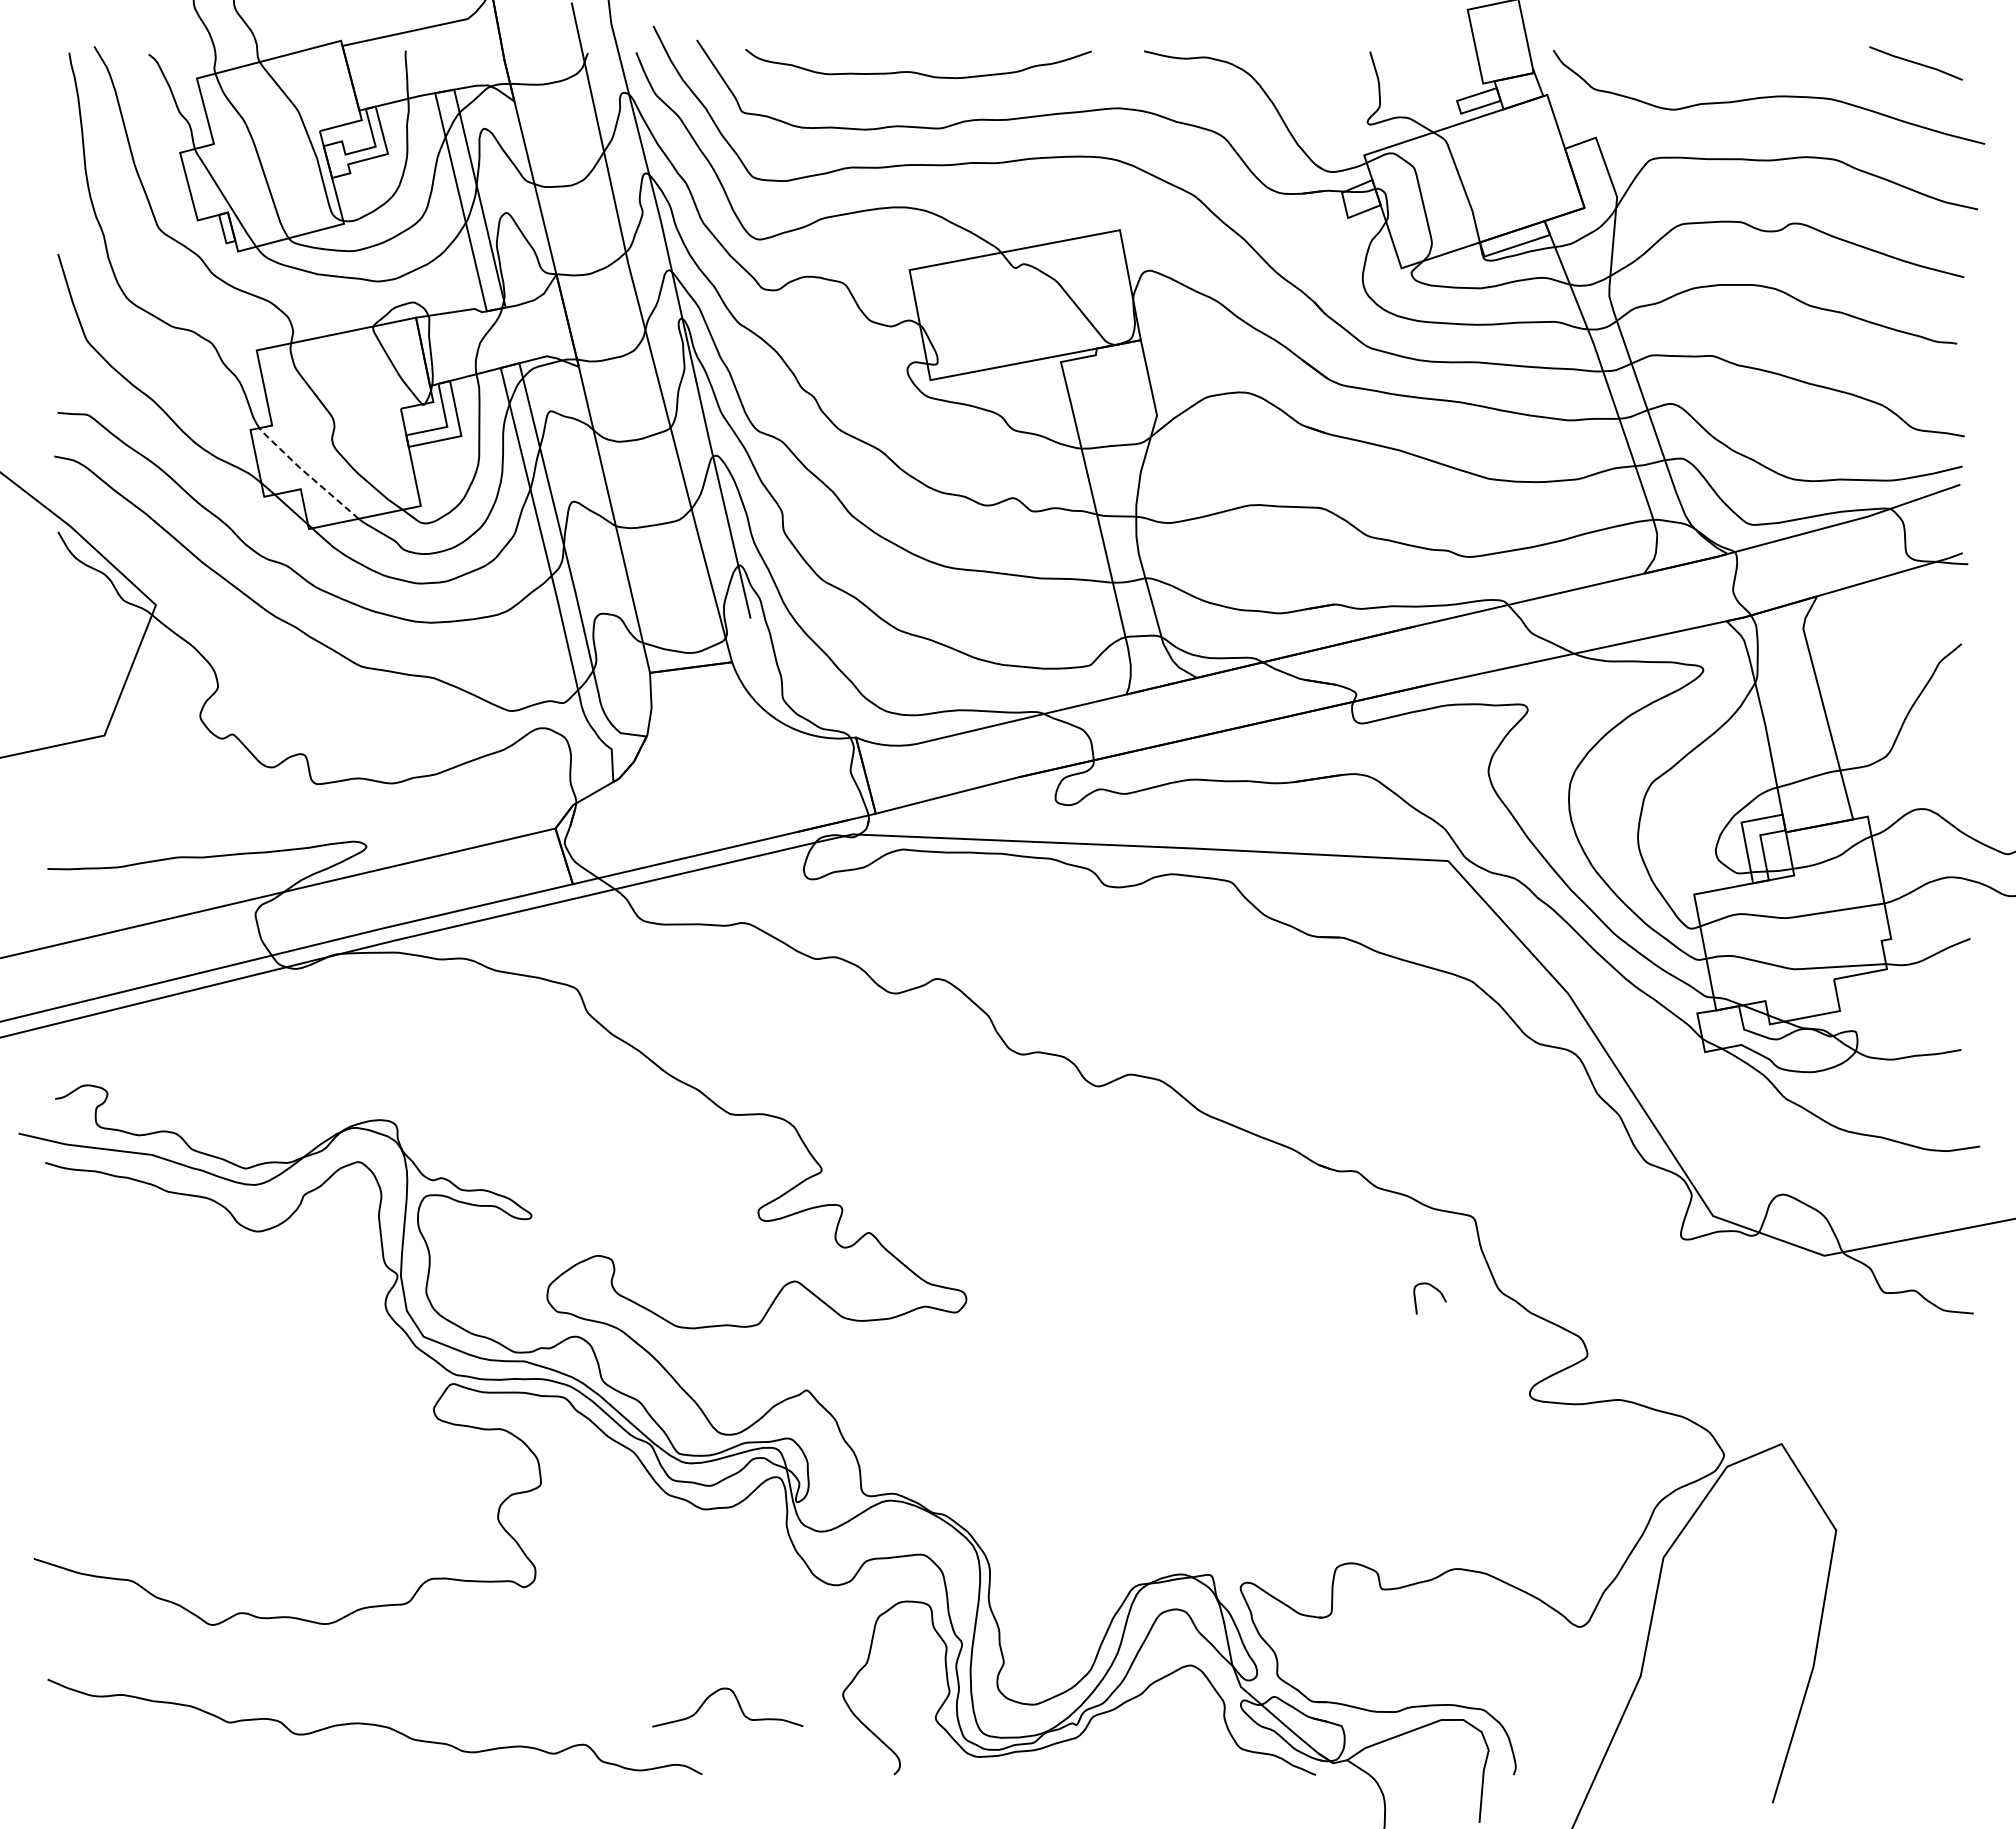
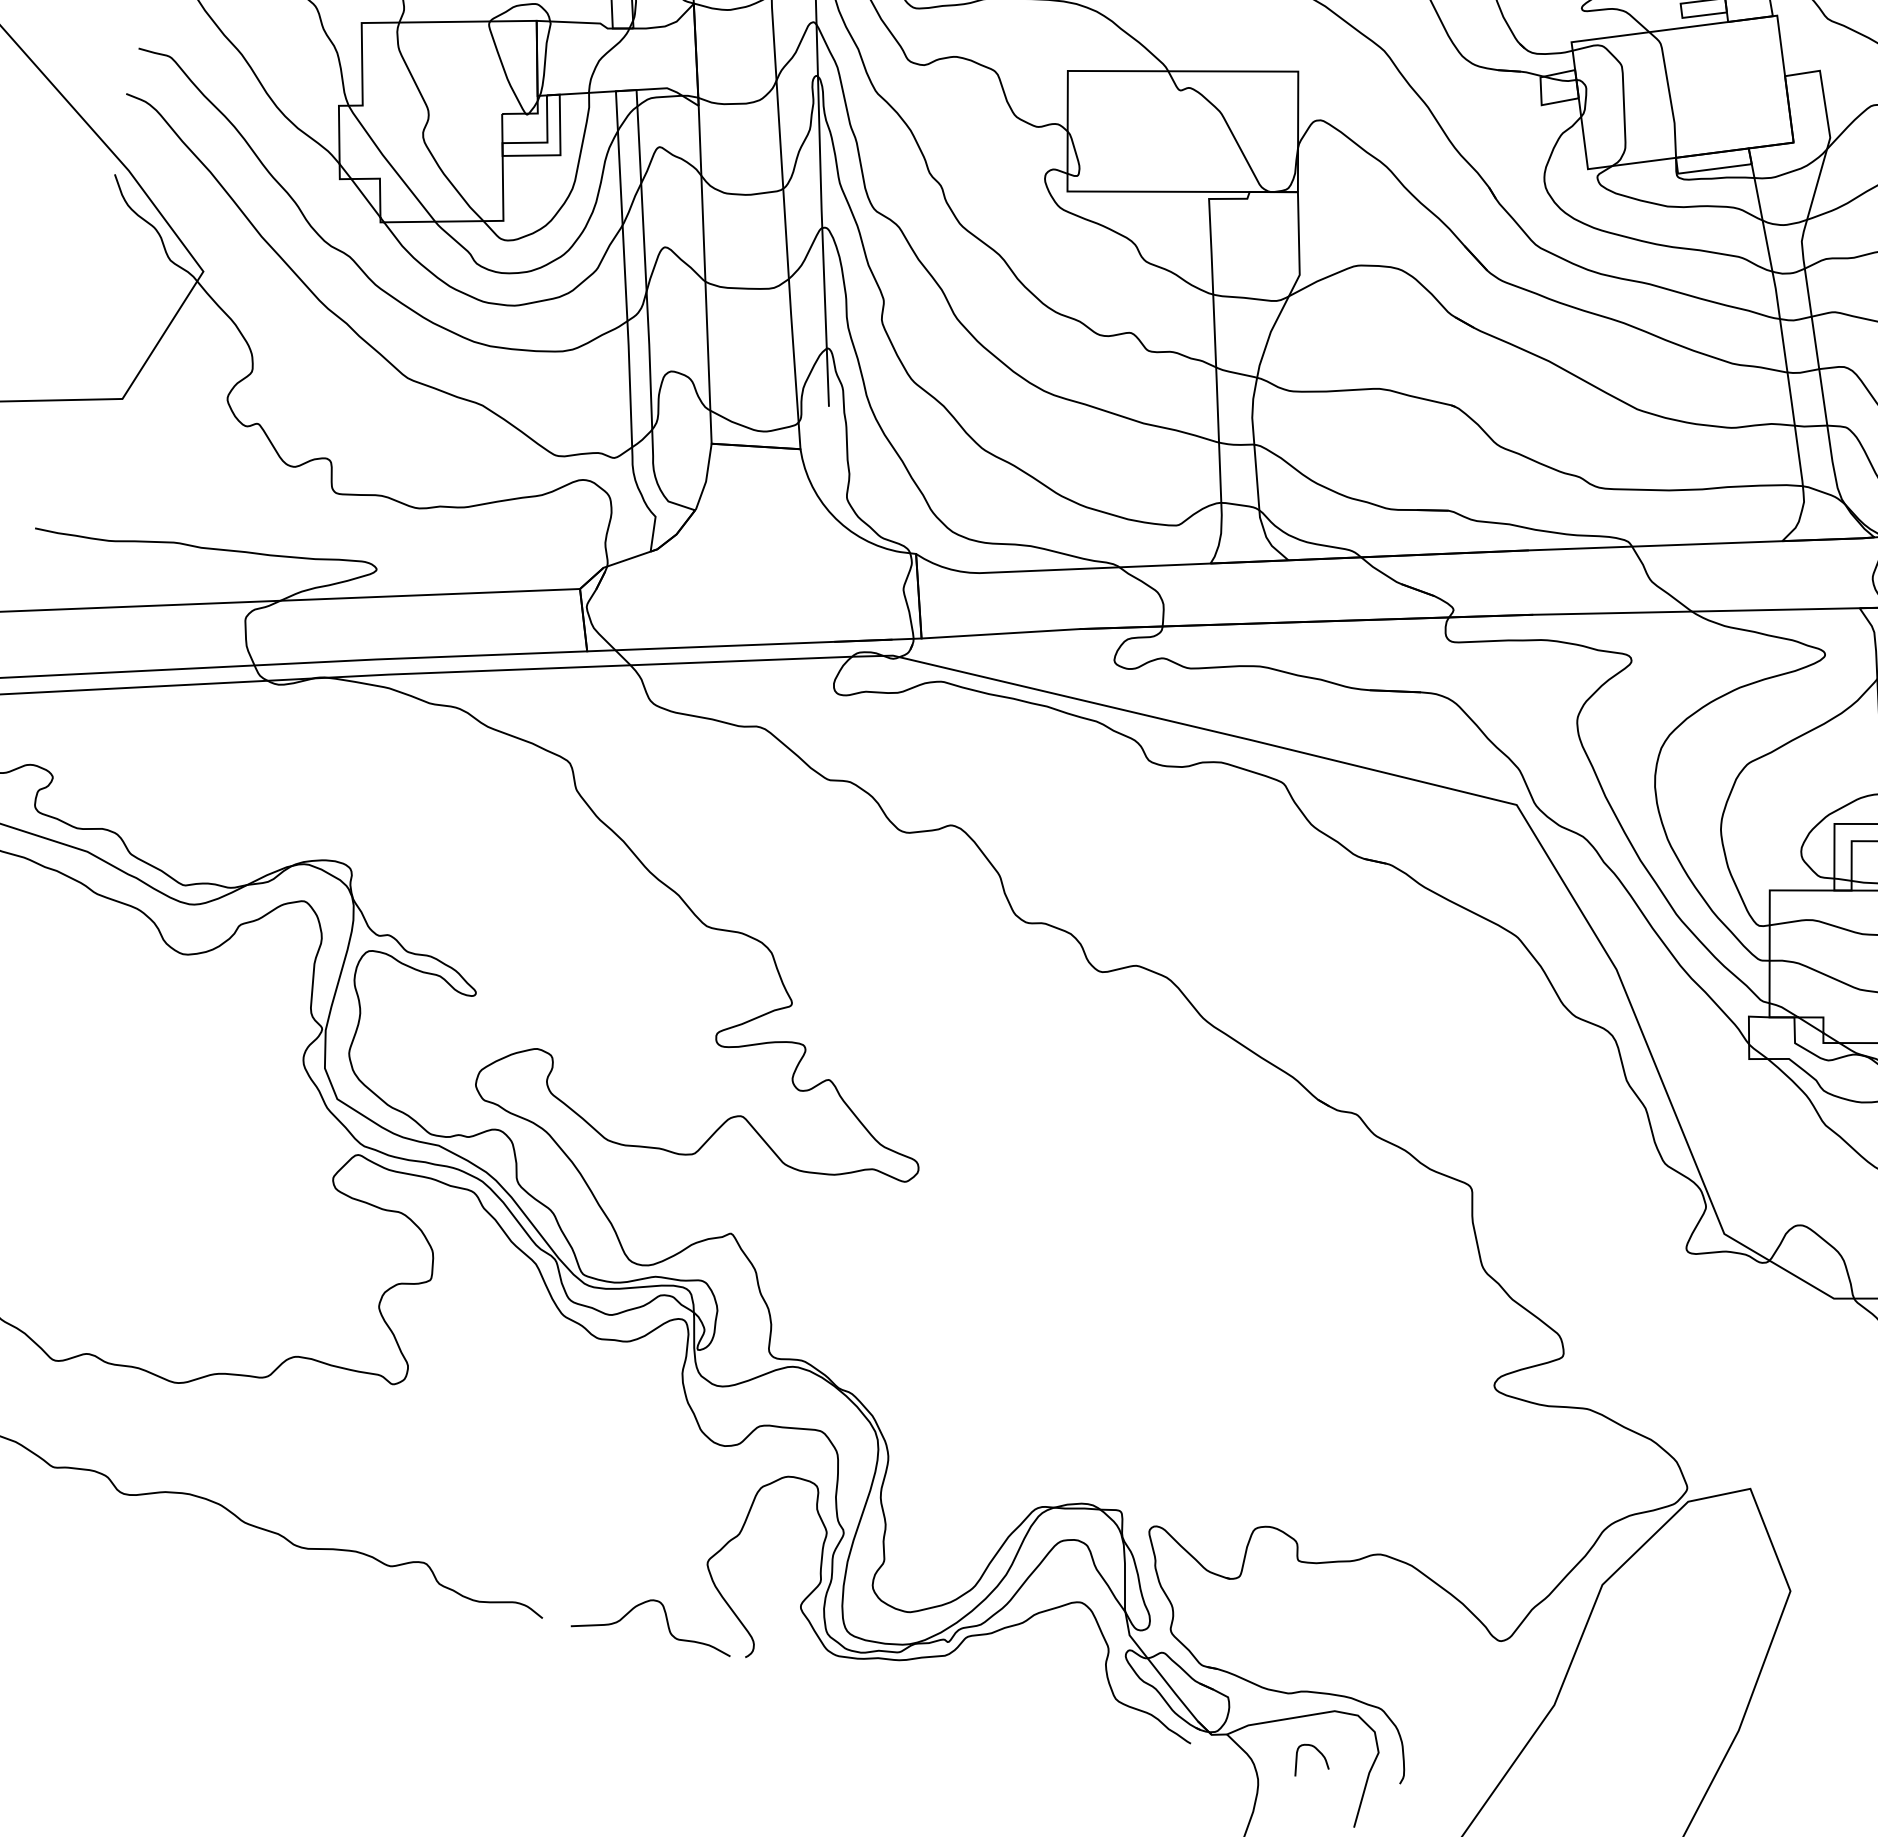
line: (307, 474) -> (390, 164), dashed -> solid
curve: (1436, 1290) -> (1320, 1755), moved
curve: (737, 1703) -> (665, 1618), moved

